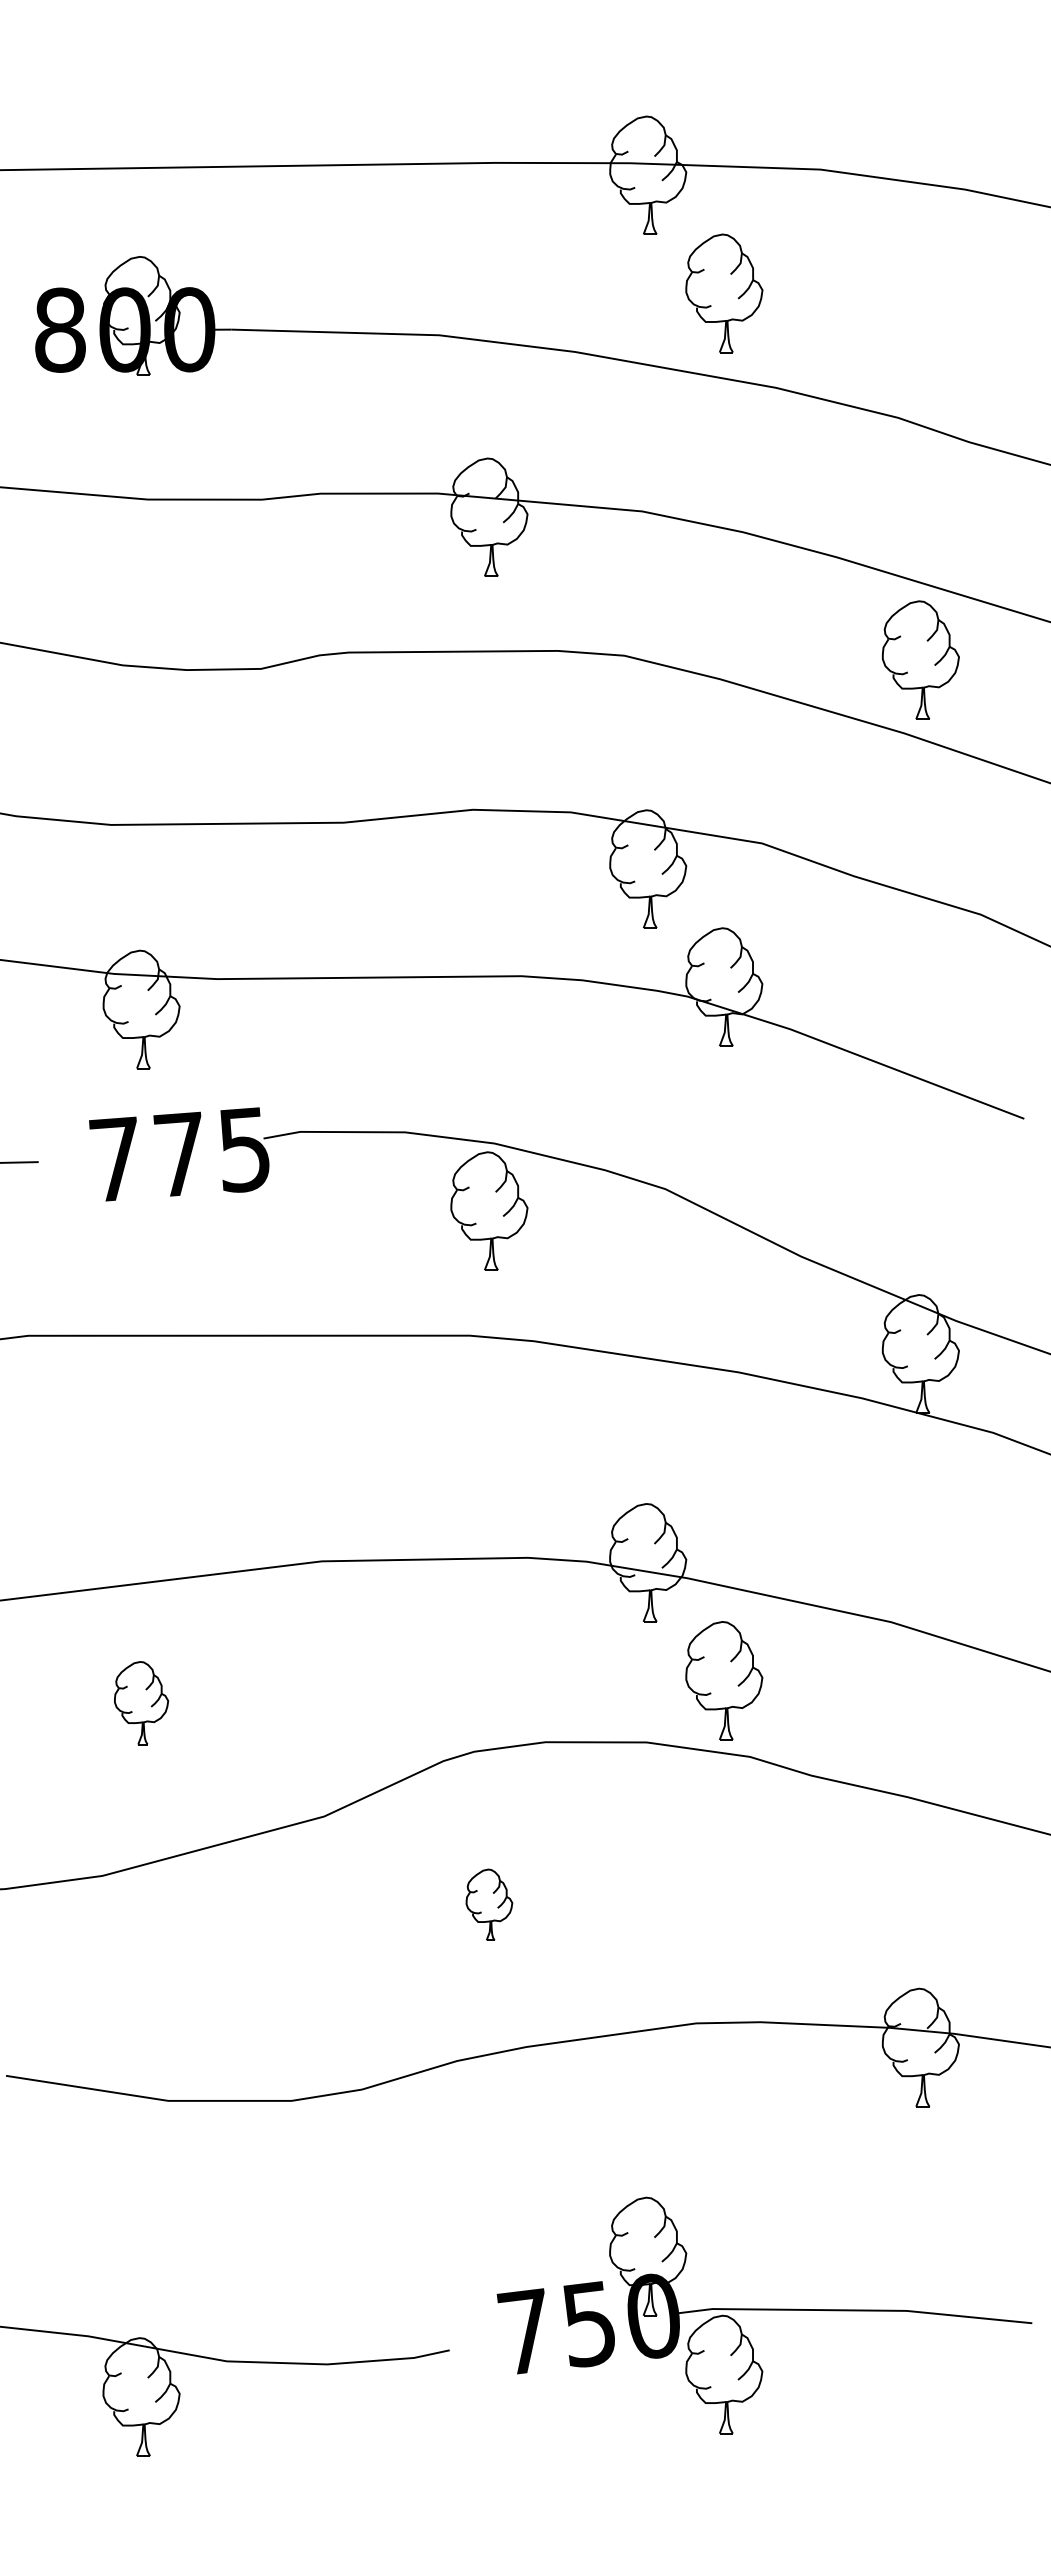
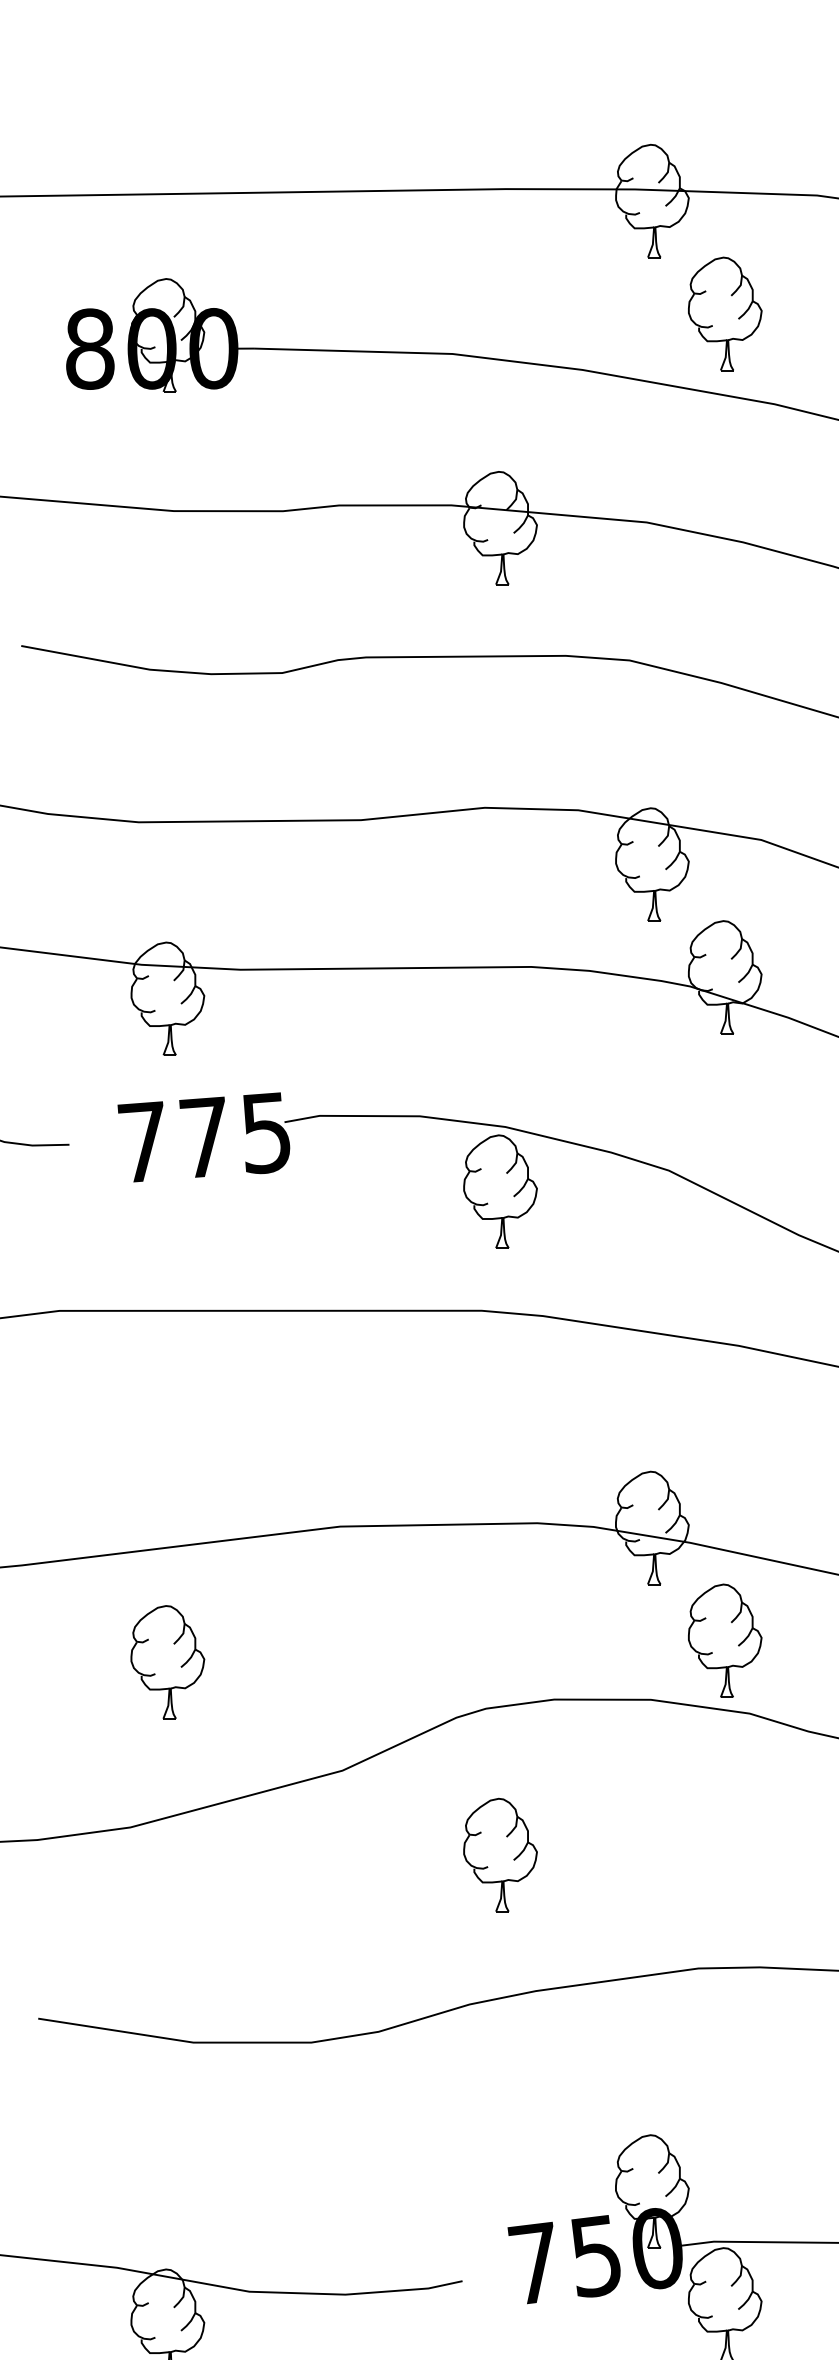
part: (141, 1702) -> (167, 1661), size x1.43
part: (489, 1904) -> (500, 1854), size x1.67

